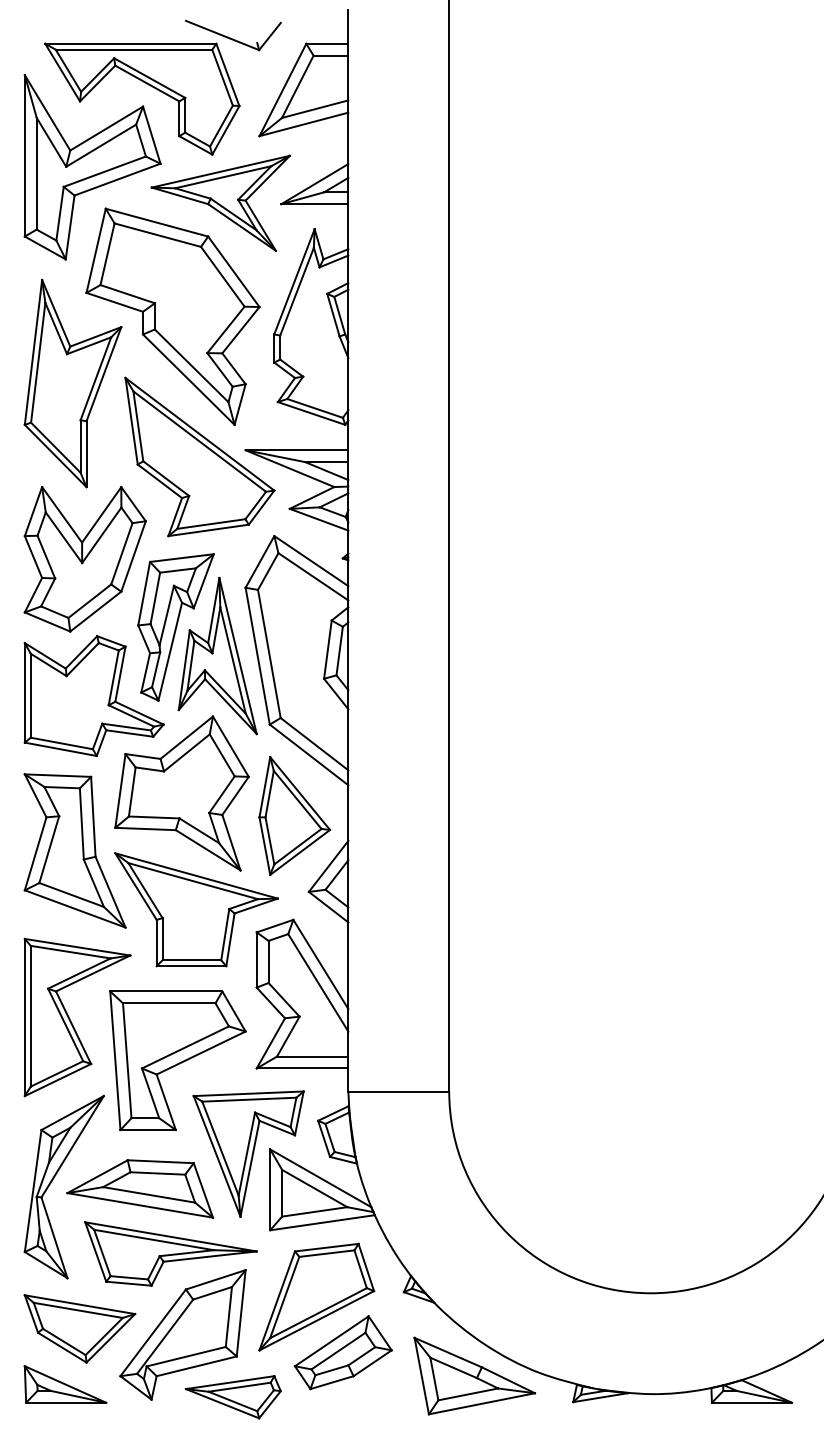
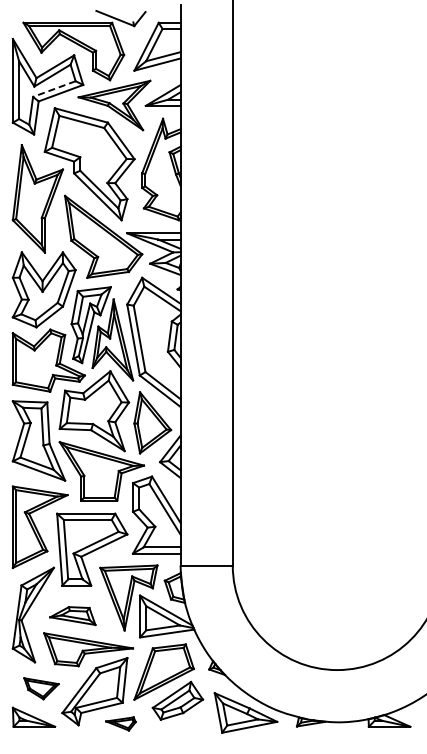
line: (105, 172) -> (54, 89), solid -> dashed
part: (139, 1187) -> (72, 615), size x0.6
part: (79, 1328) -> (41, 688), size x0.6
part: (232, 1396) -> (120, 723), size x0.6

